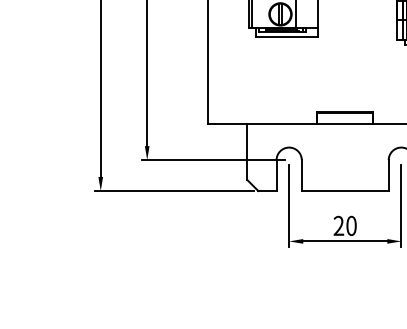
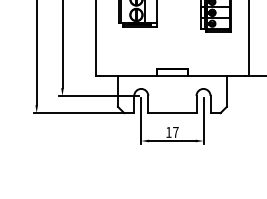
text: (345, 224) -> (172, 131), 20 -> 17

